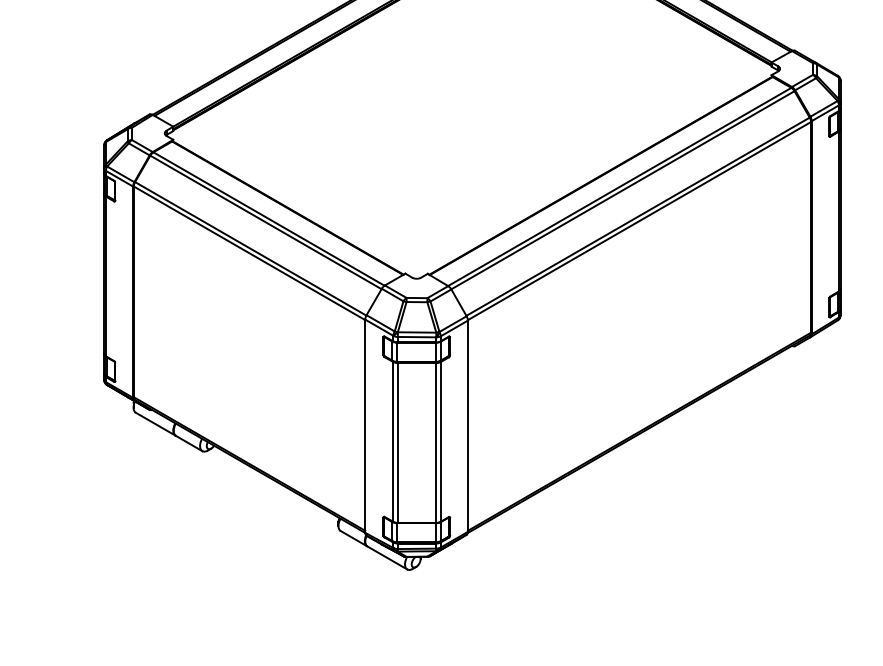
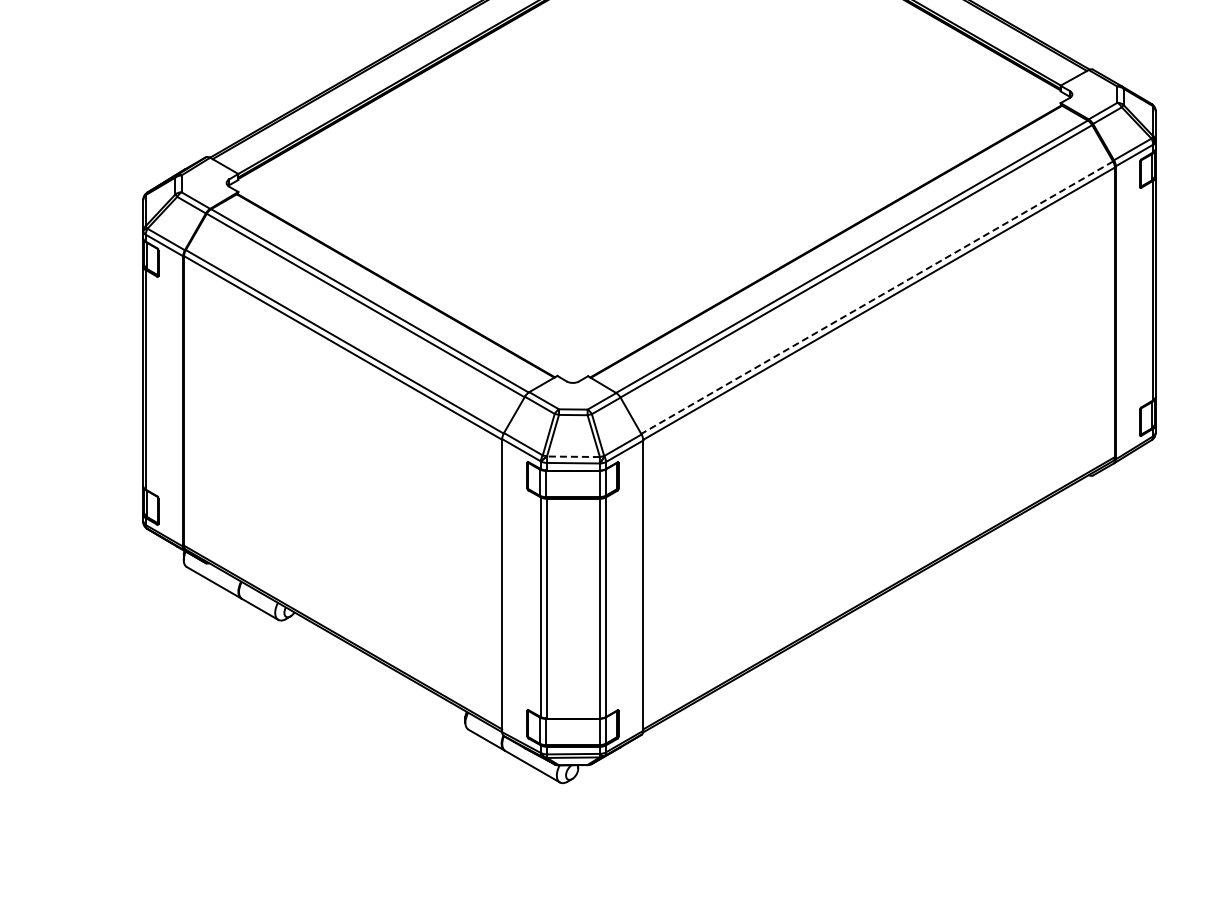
line: (637, 216) -> (876, 297), solid -> dashed
line: (417, 332) -> (573, 456), solid -> dashed

